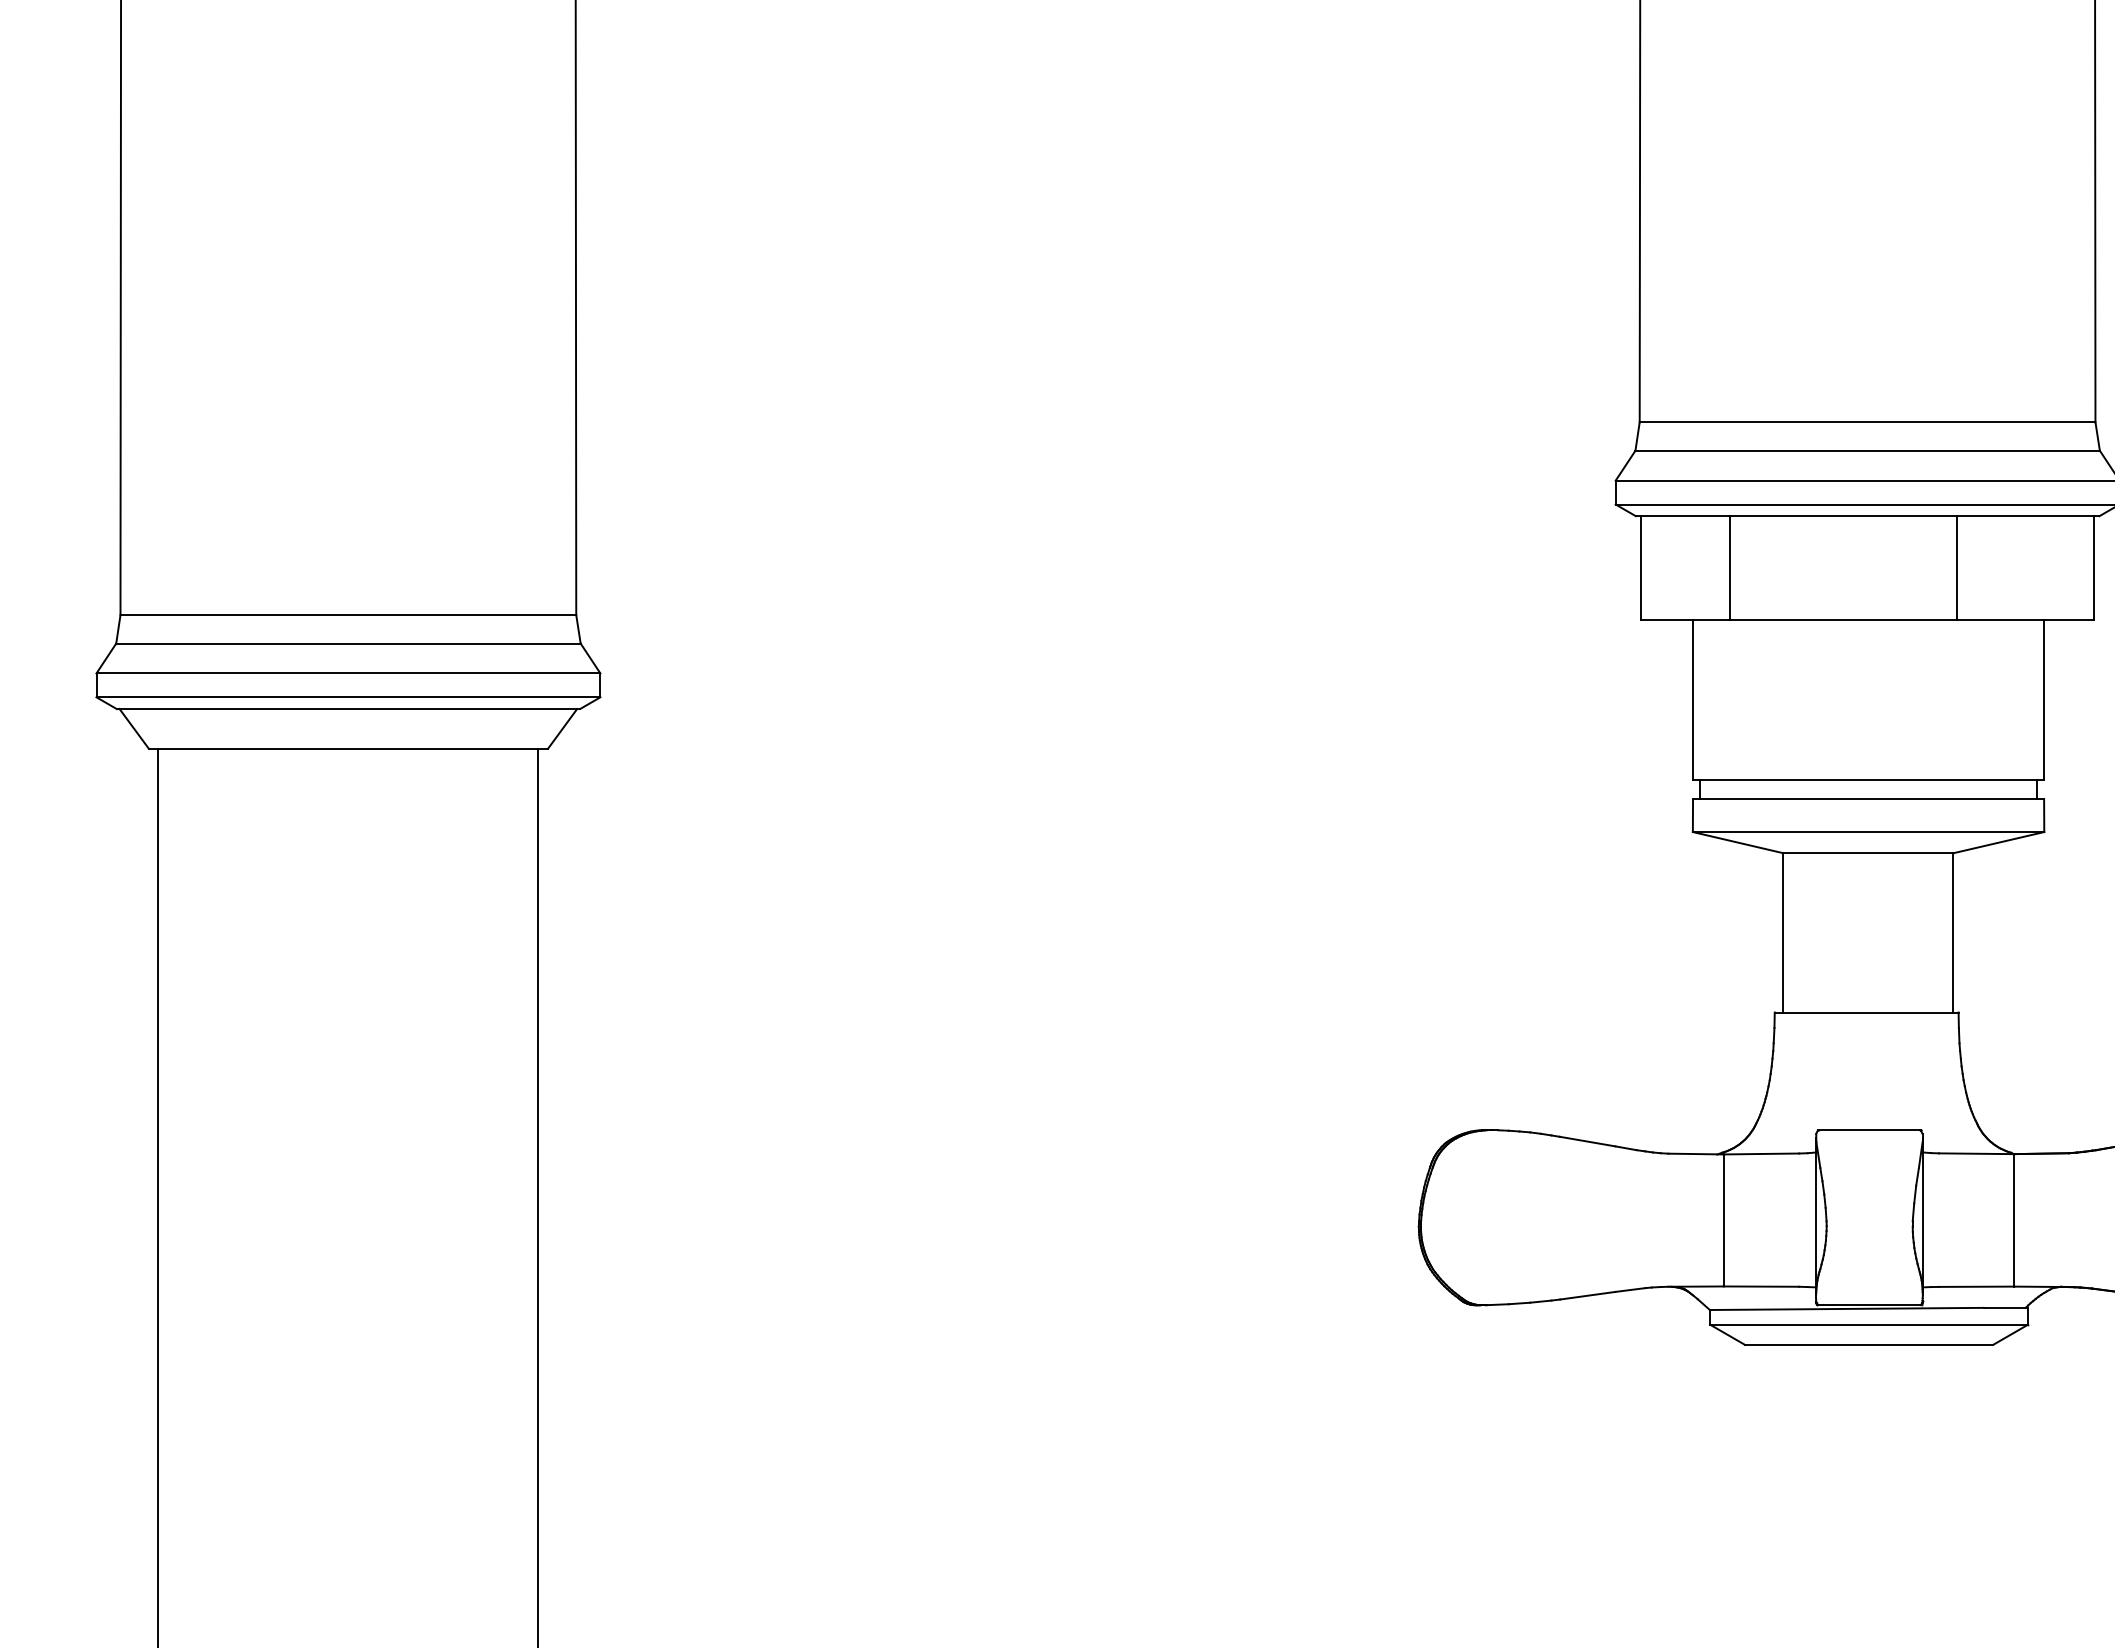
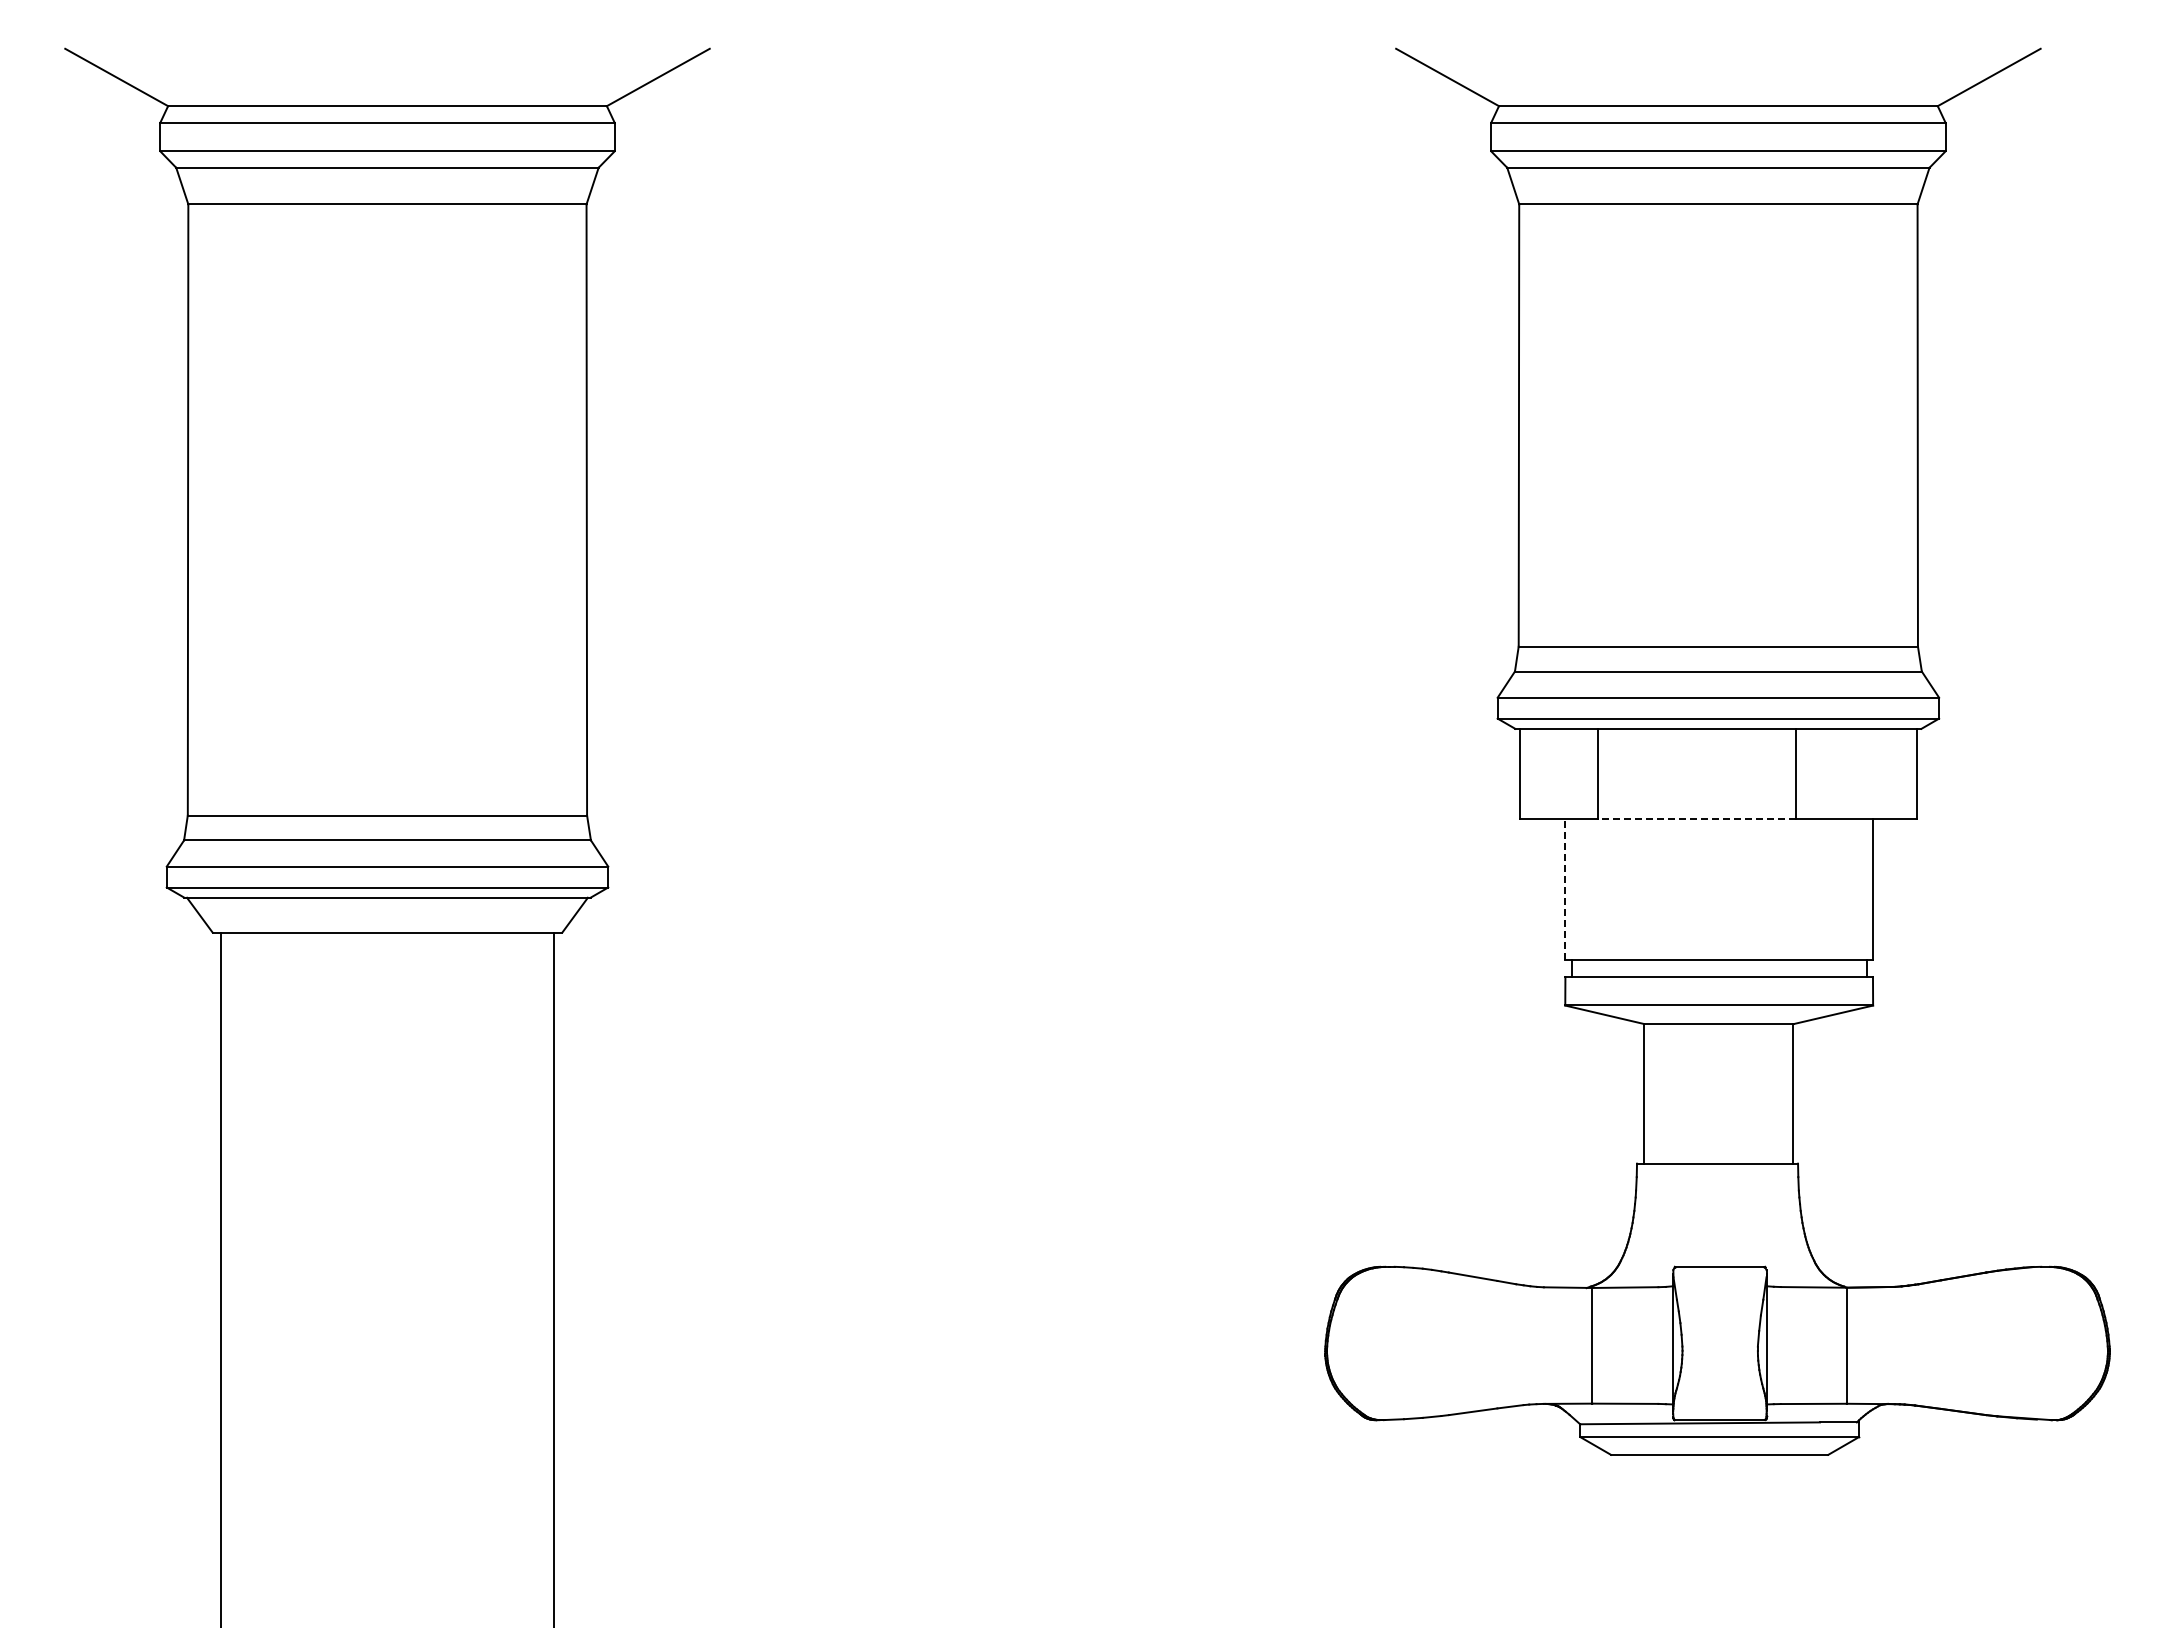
line: (1842, 619) -> (1696, 819), solid -> dashed
line: (1693, 699) -> (1565, 889), solid -> dashed

